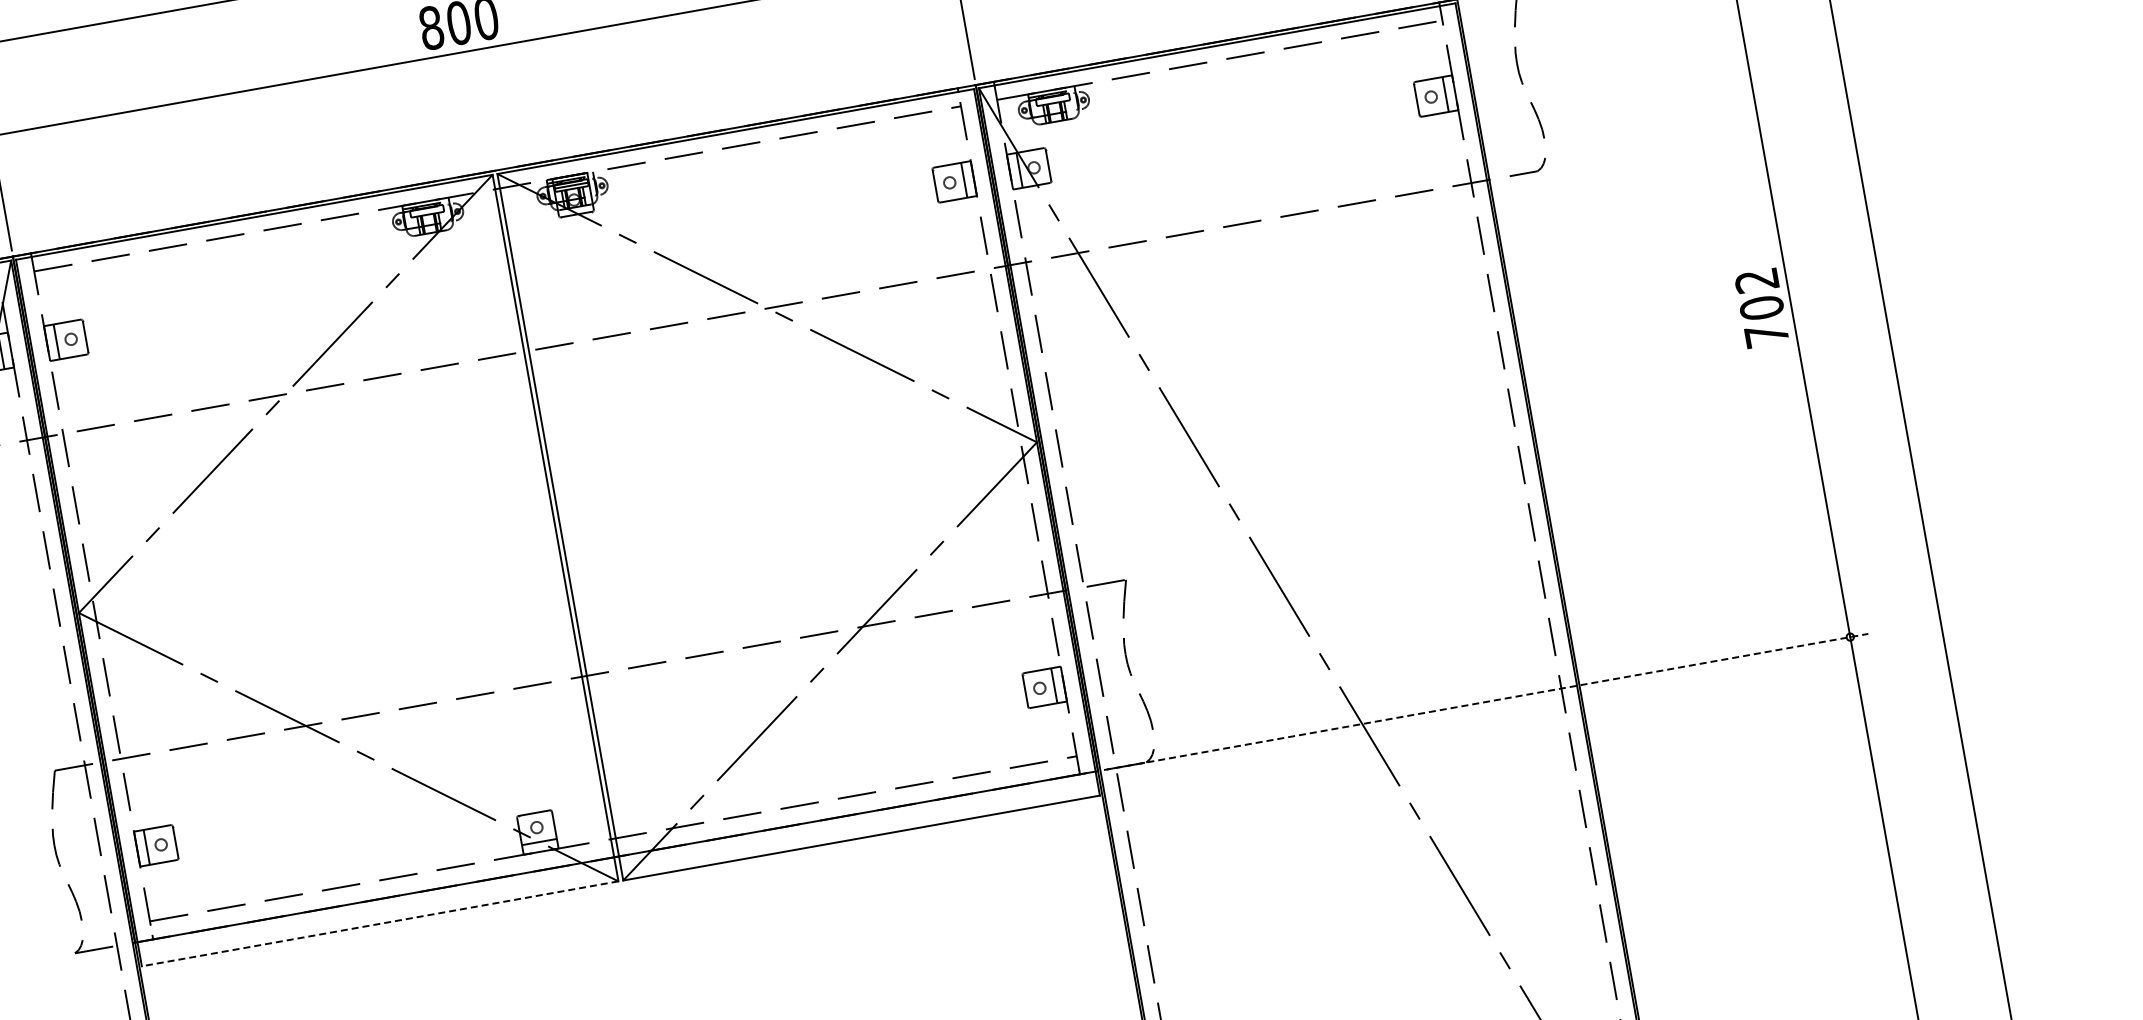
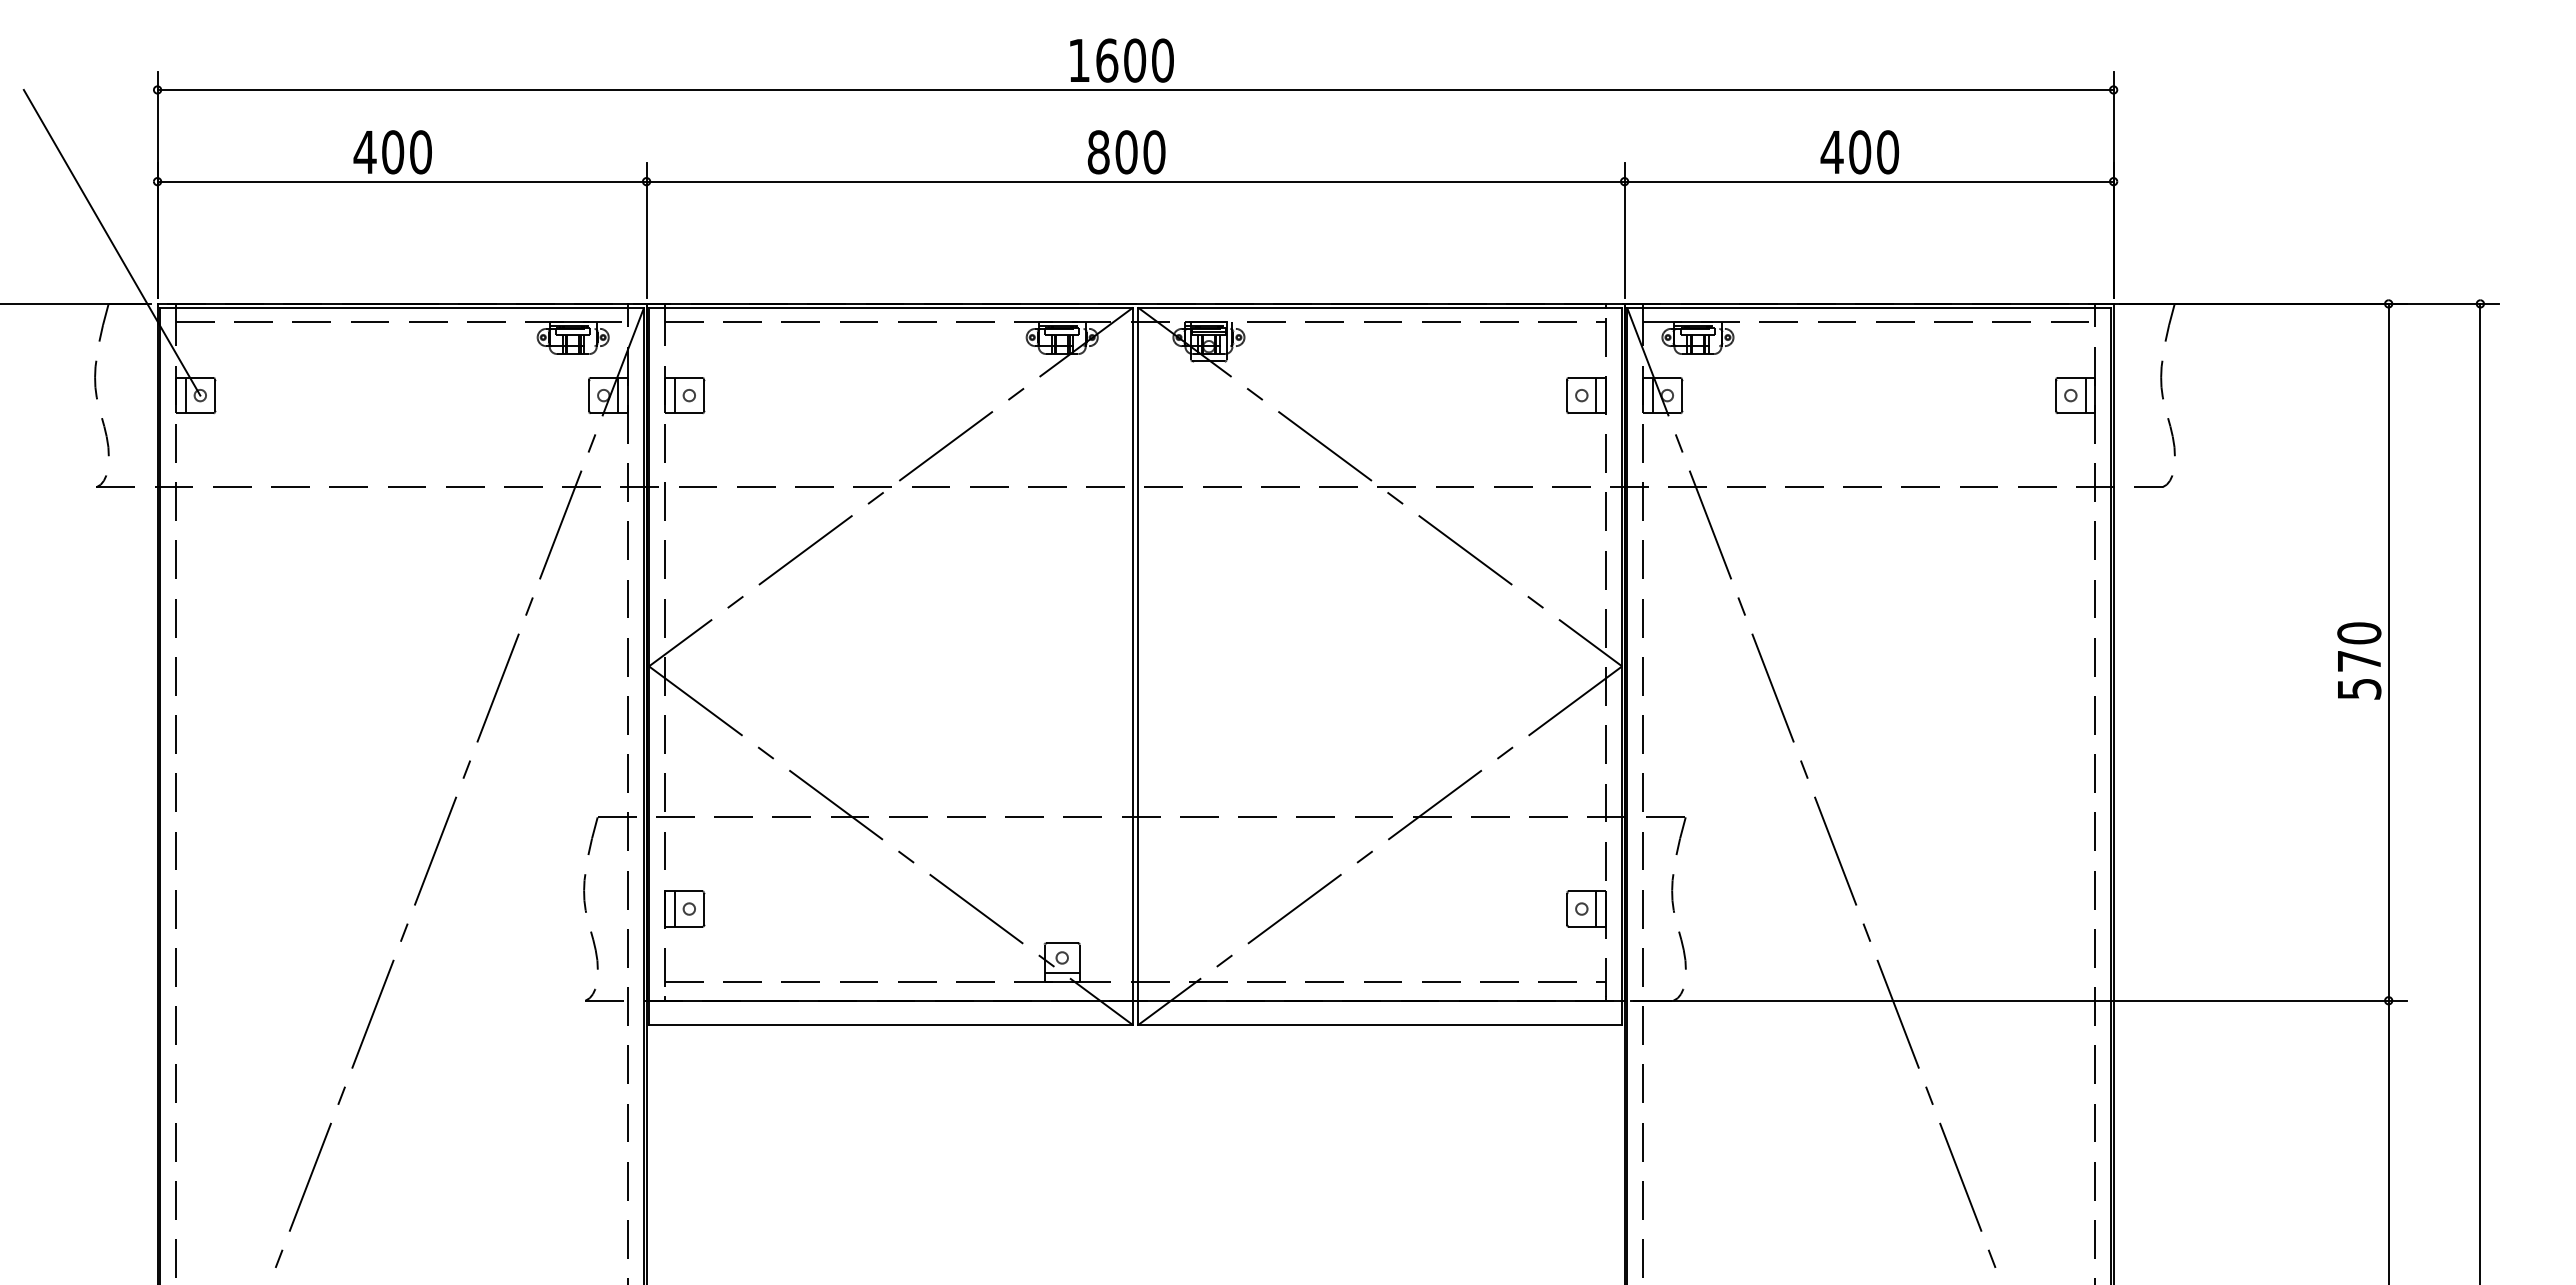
text: (1761, 307) -> (2359, 660), 702 -> 570
line: (1486, 701) -> (2019, 1000), dashed -> solid
line: (379, 924) -> (890, 1025), dashed -> solid

